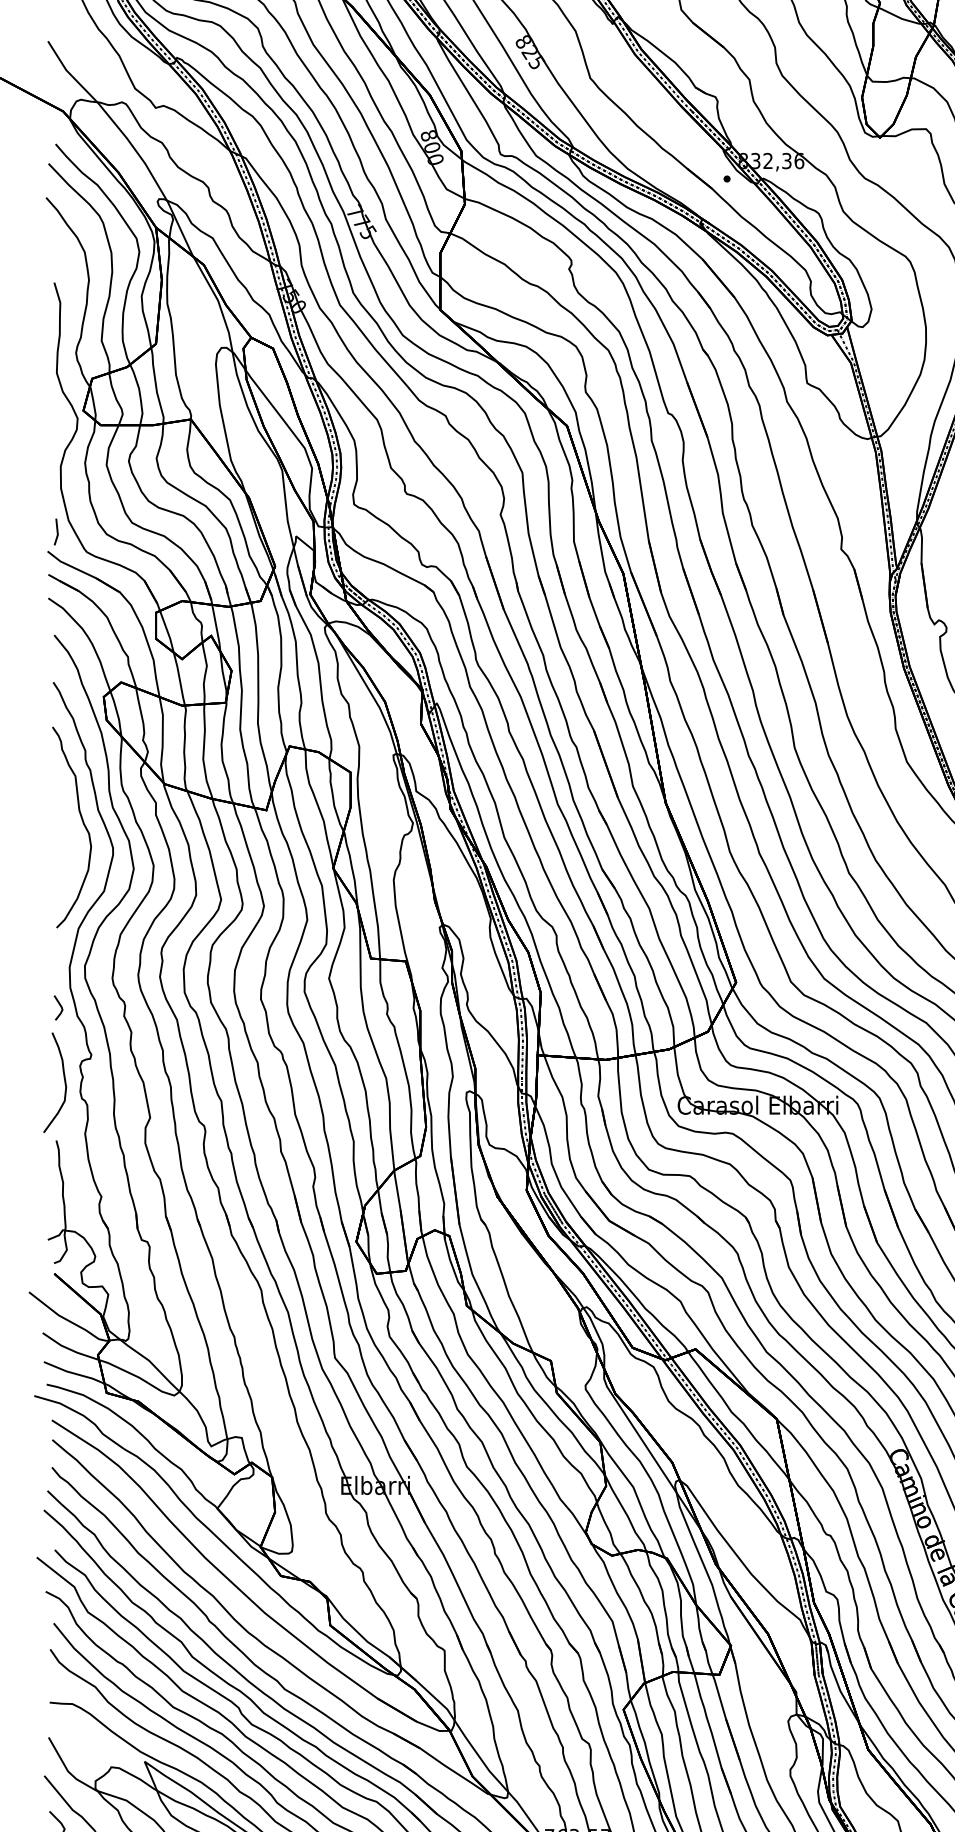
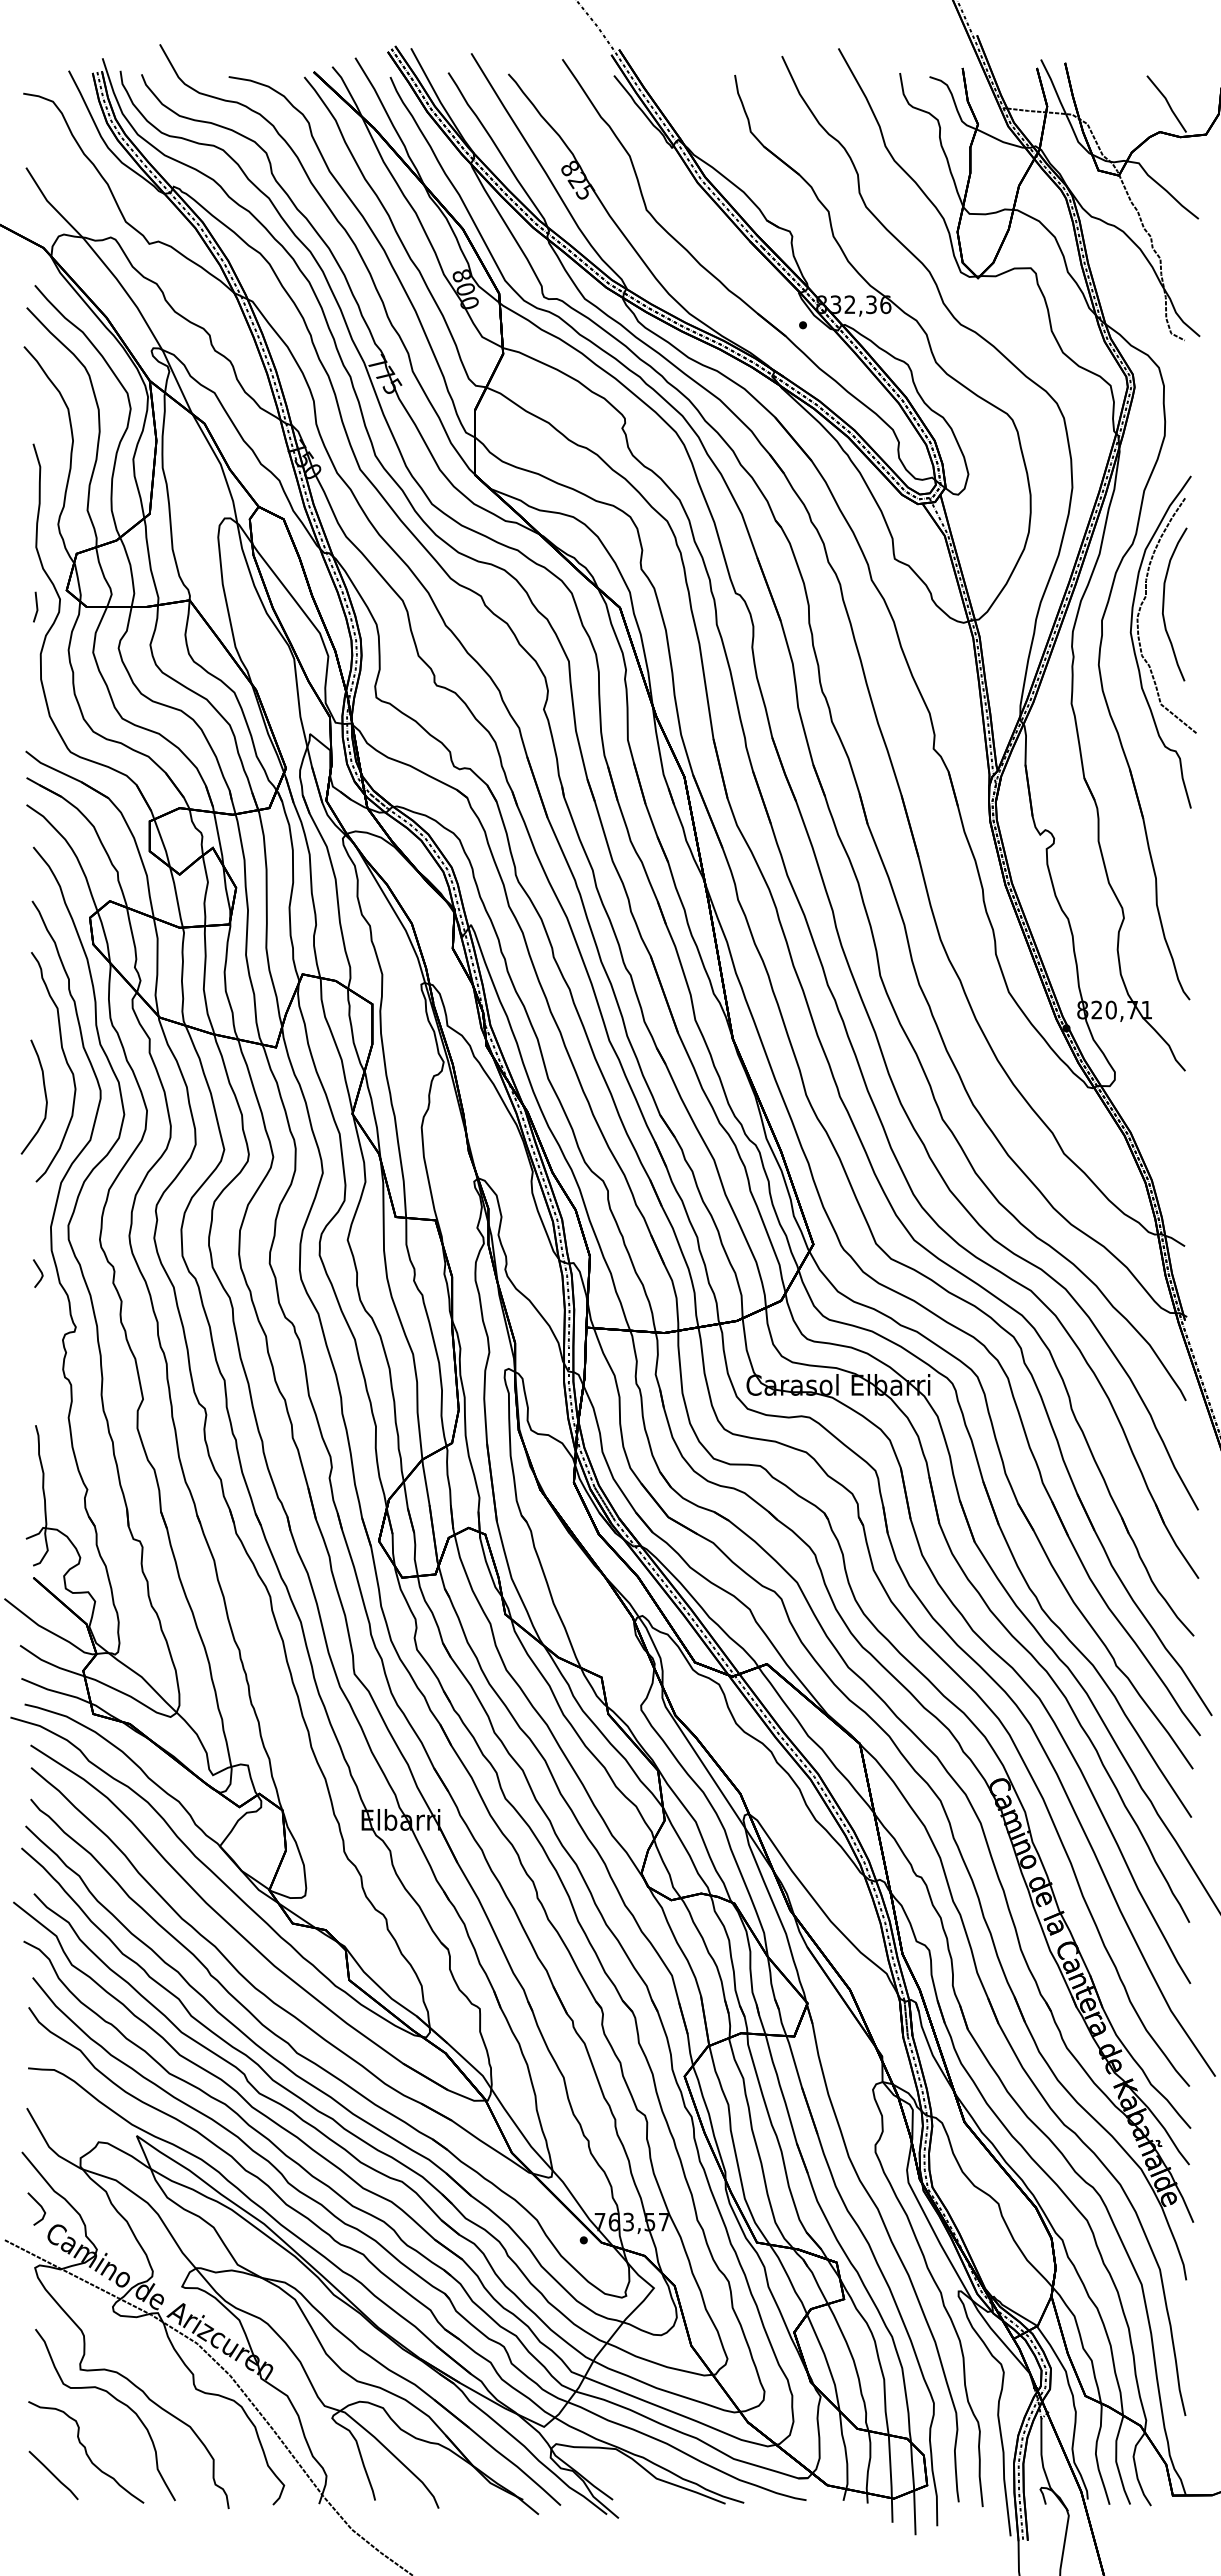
line: (57, 531) -> (36, 606), moved
curve: (64, 1080) -> (44, 1094), moved

